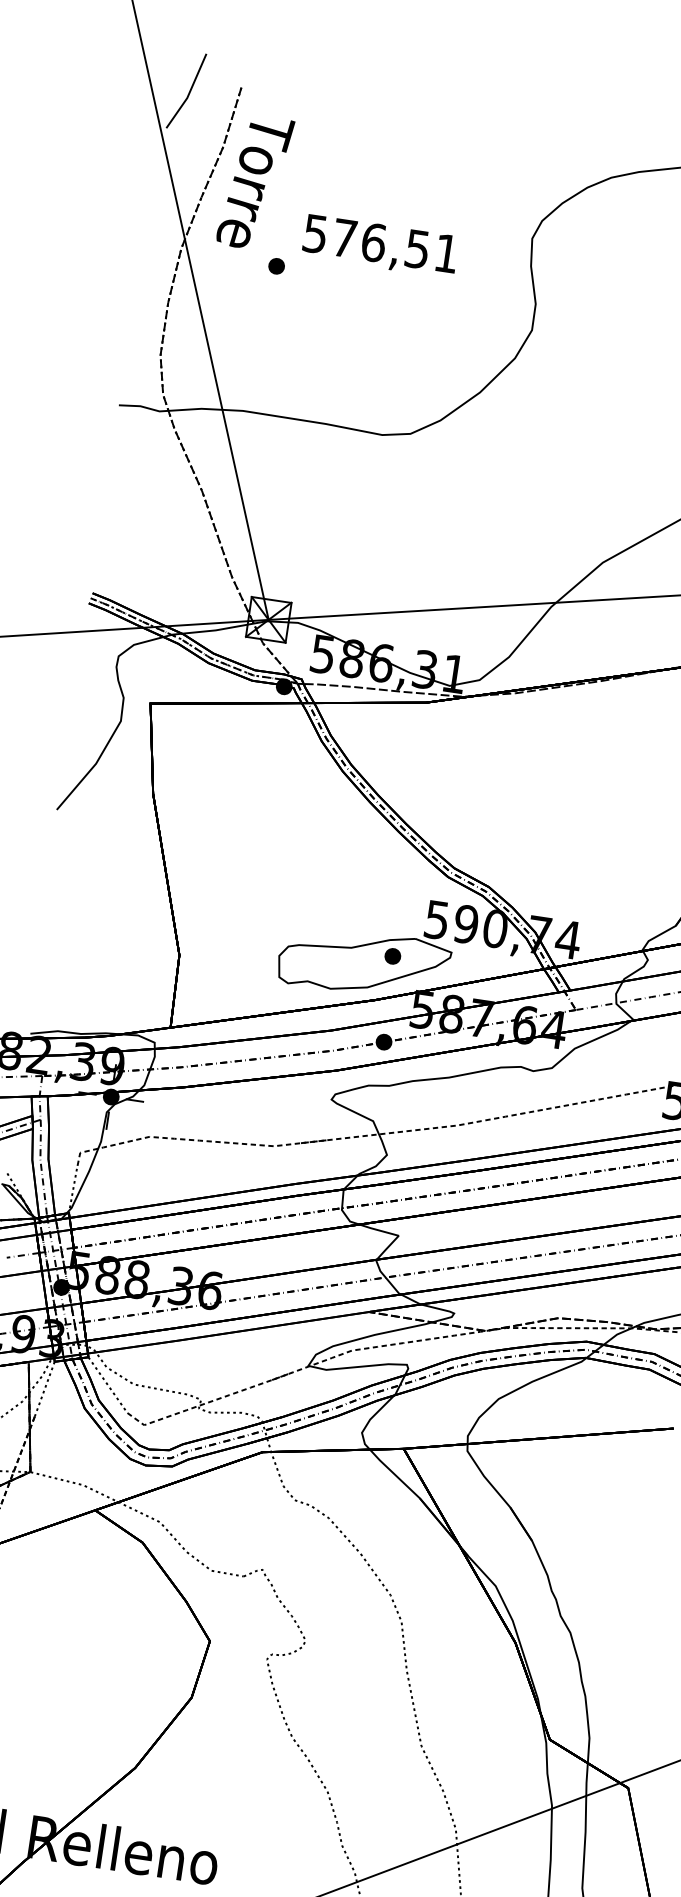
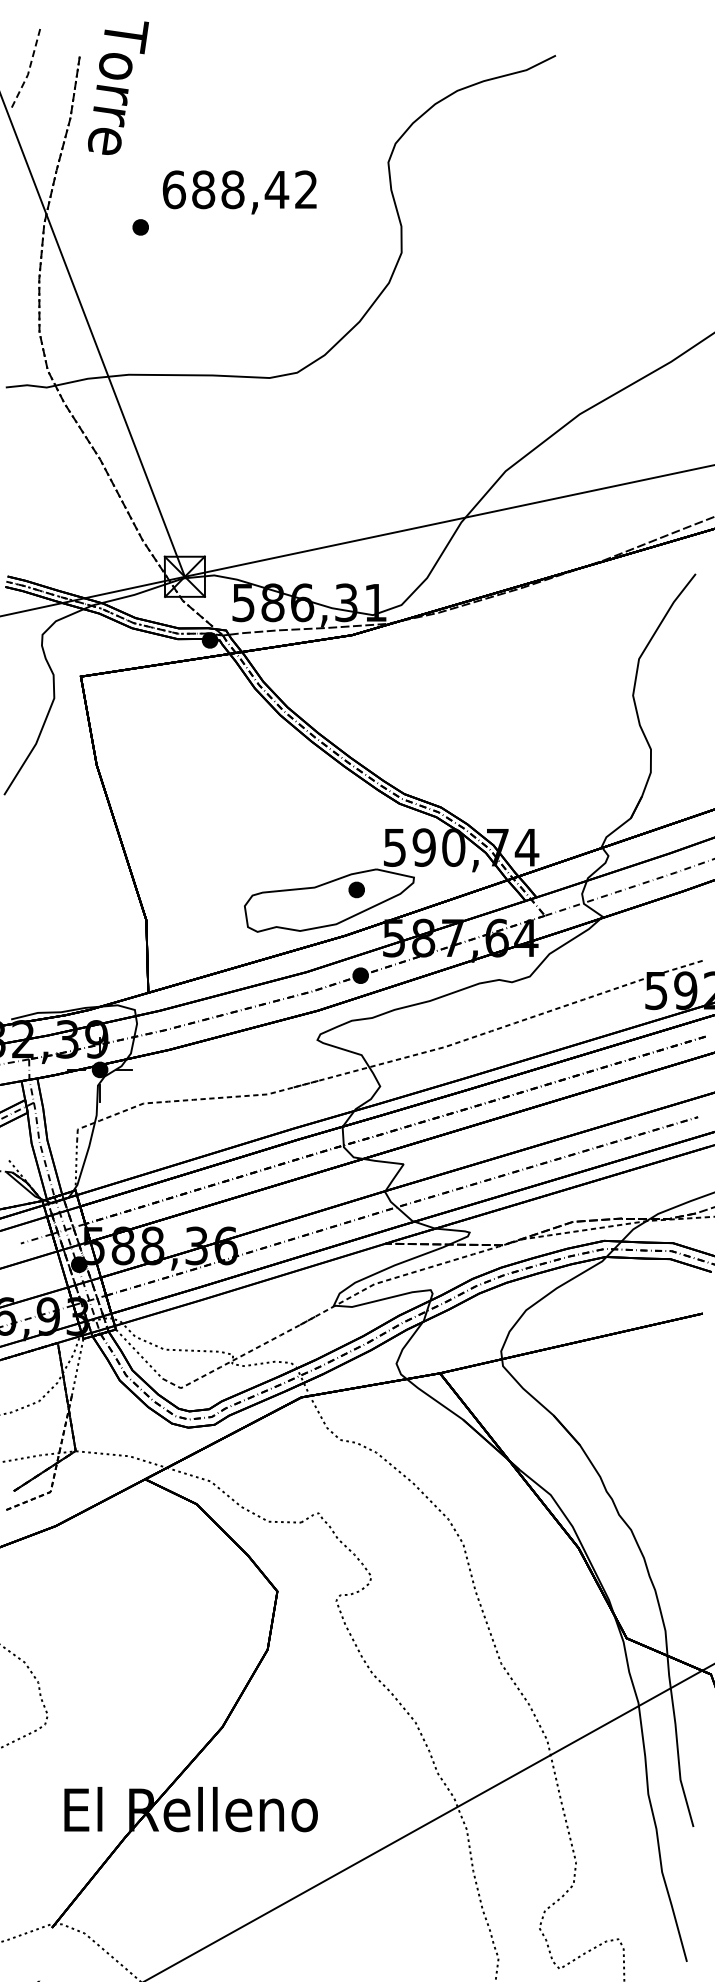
line: (189, 92) -> (29, 69), solid -> dashed
text: (255, 182) -> (118, 87), moved
text: (380, 243) -> (239, 189), 576,51 -> 688,42

